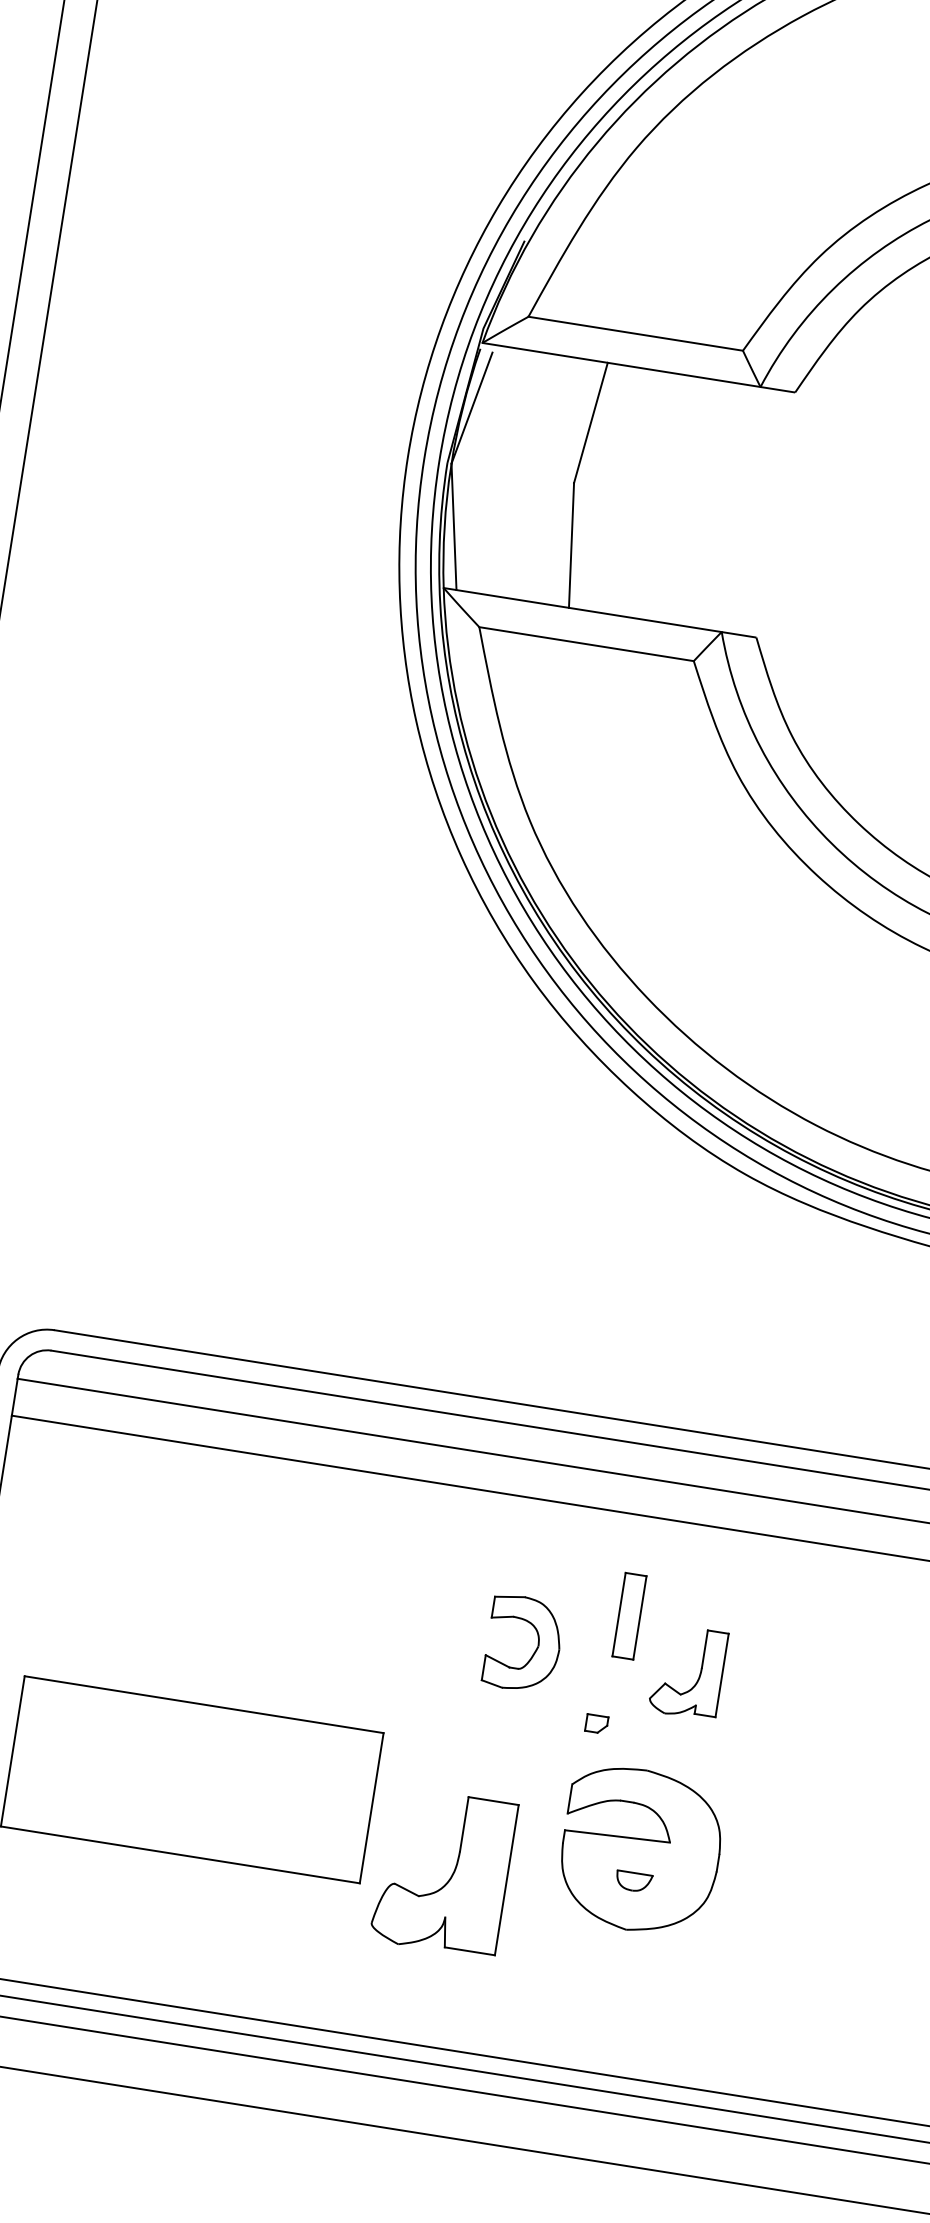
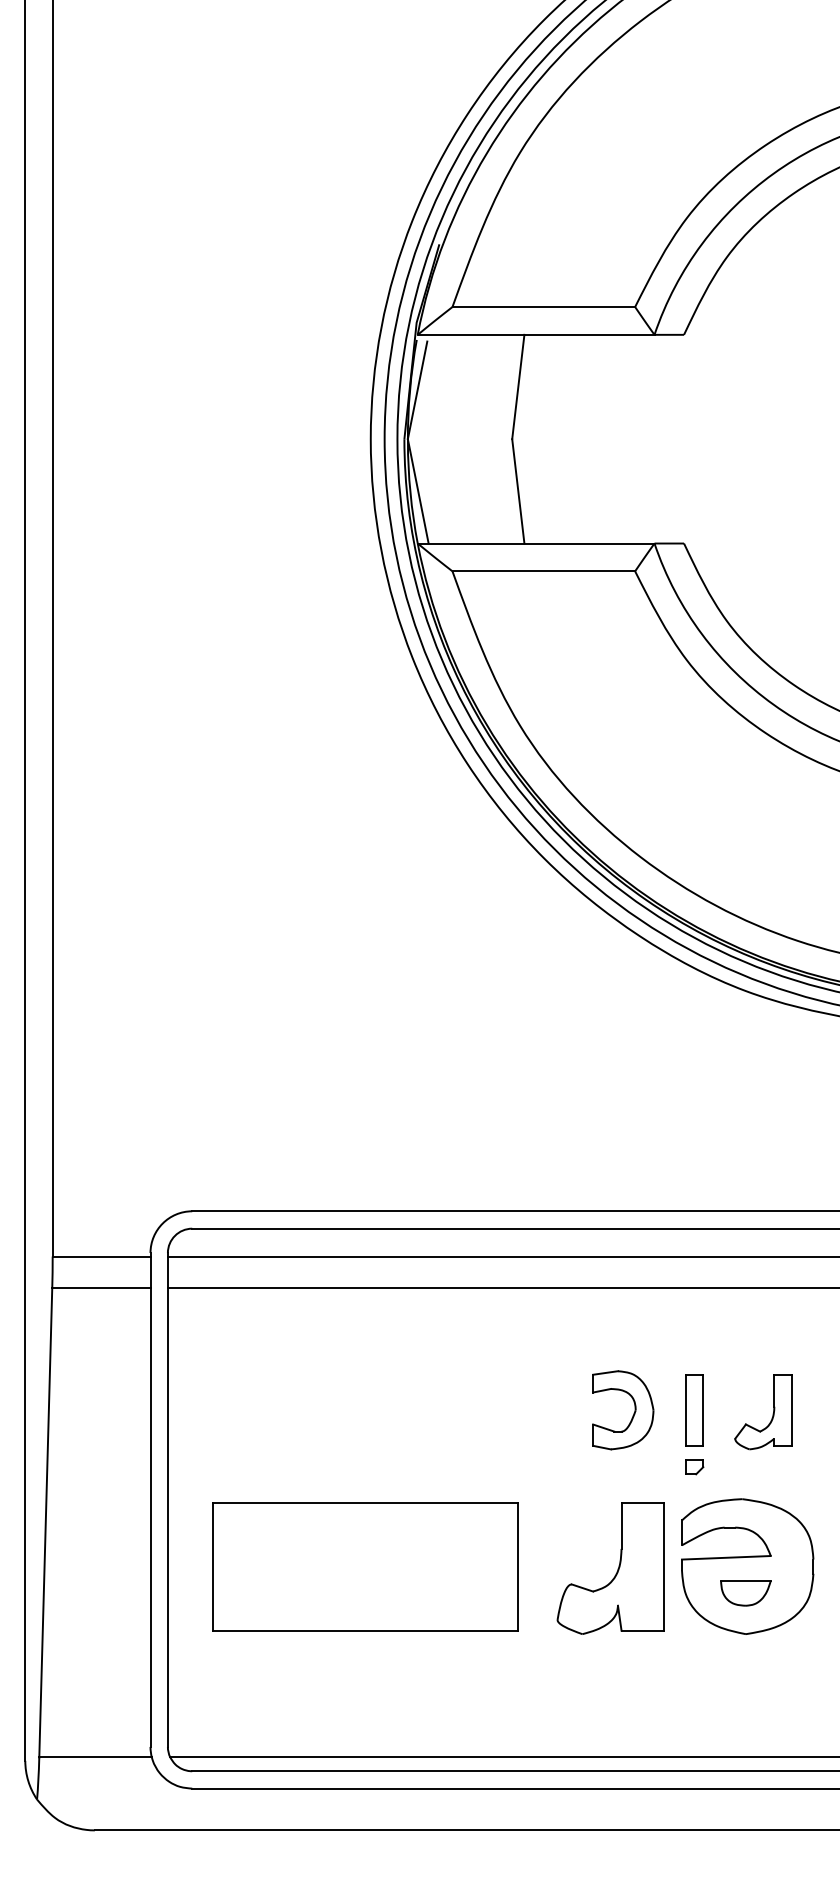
part: (629, 1616) -> (694, 1410), moved
part: (449, 1876) -> (616, 1571), moved
part: (633, 1881) -> (745, 1593), size x1.67

